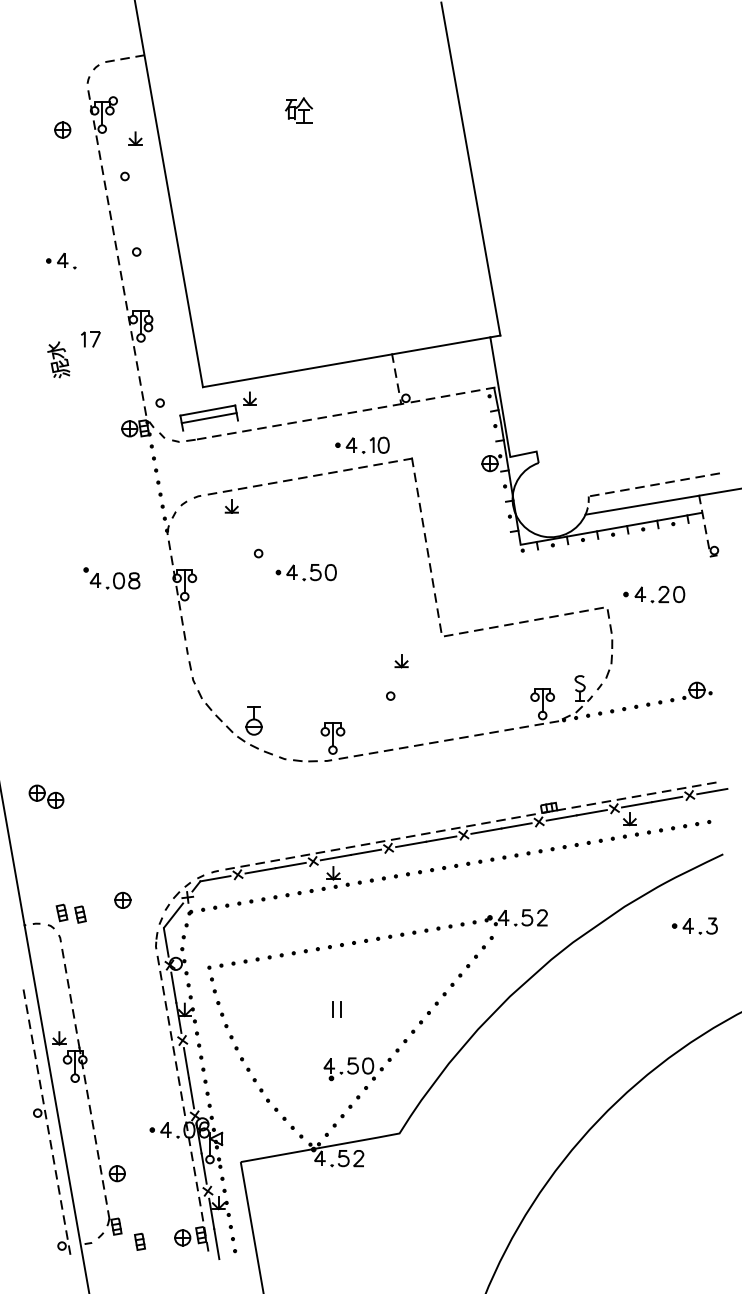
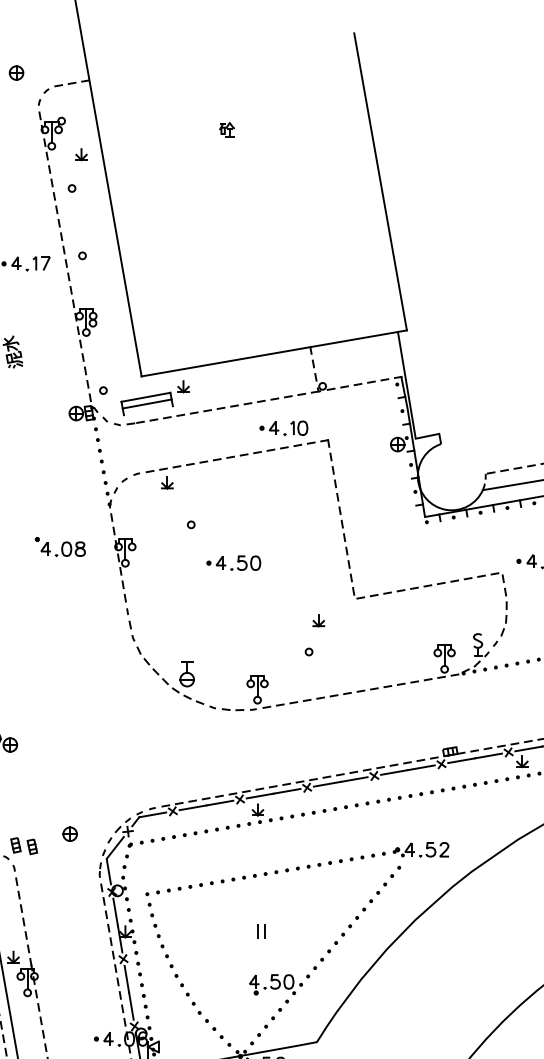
part: (298, 110) -> (226, 129), size x0.62
part: (62, 129) -> (16, 72), moved
part: (90, 339) -> (41, 263), moved
part: (305, 572) -> (233, 563), moved

